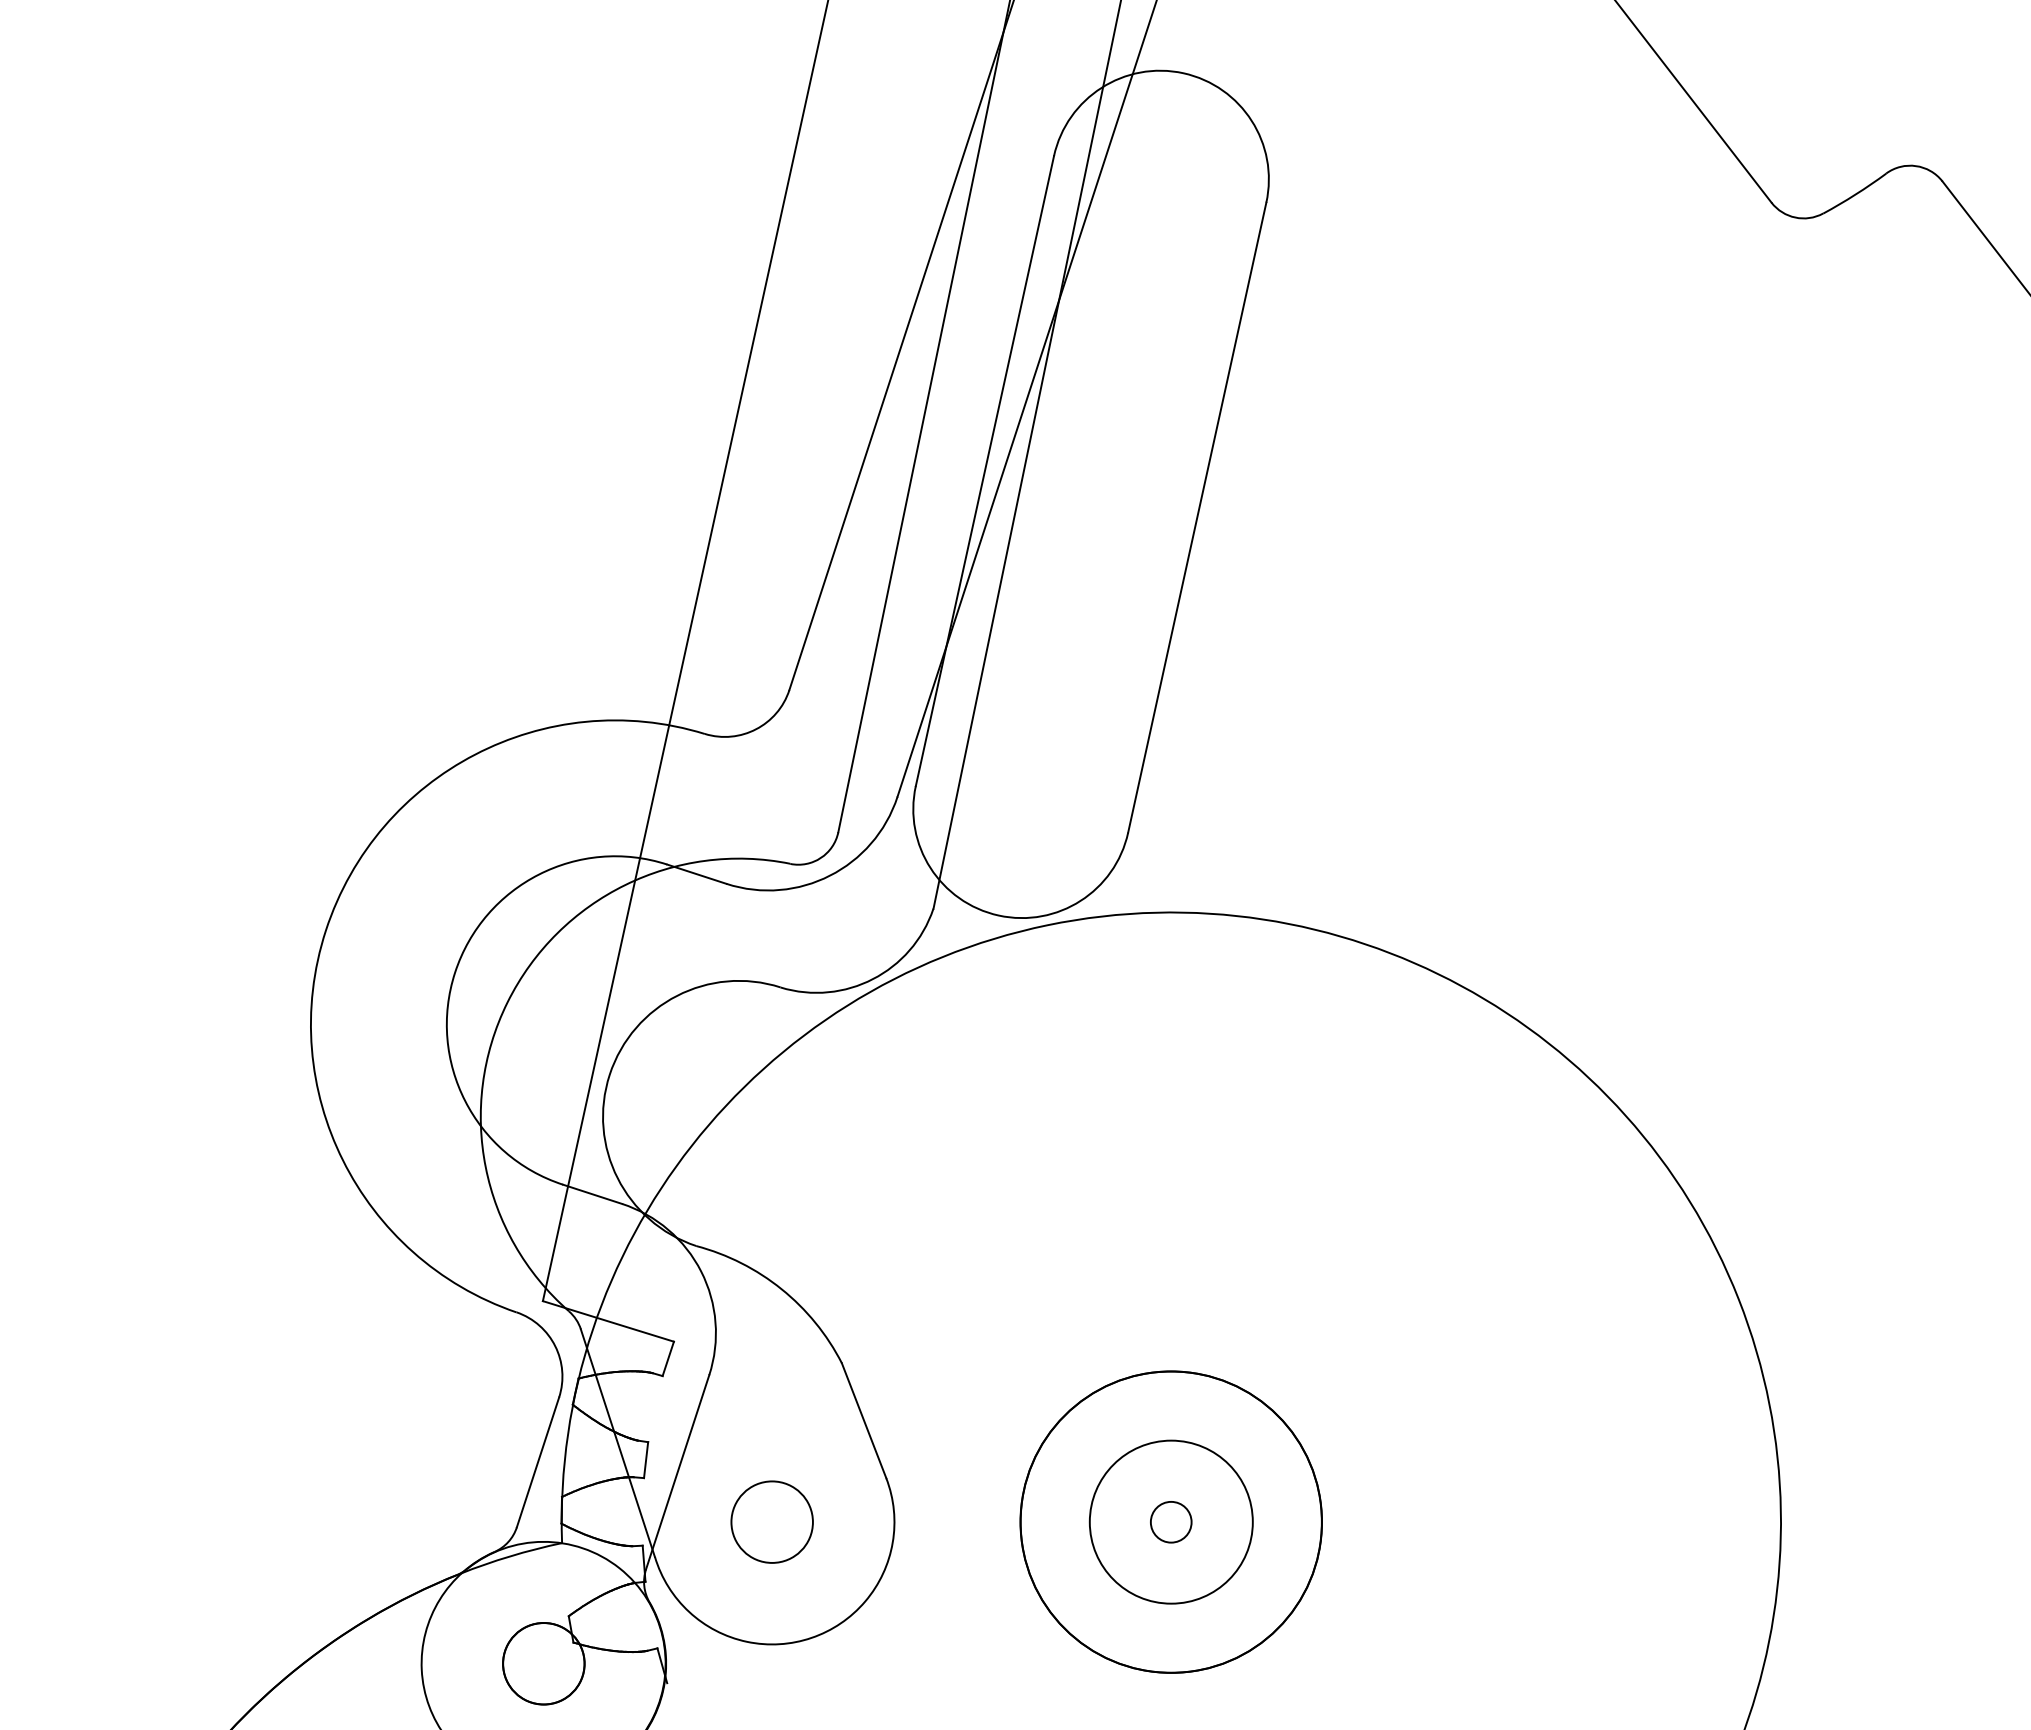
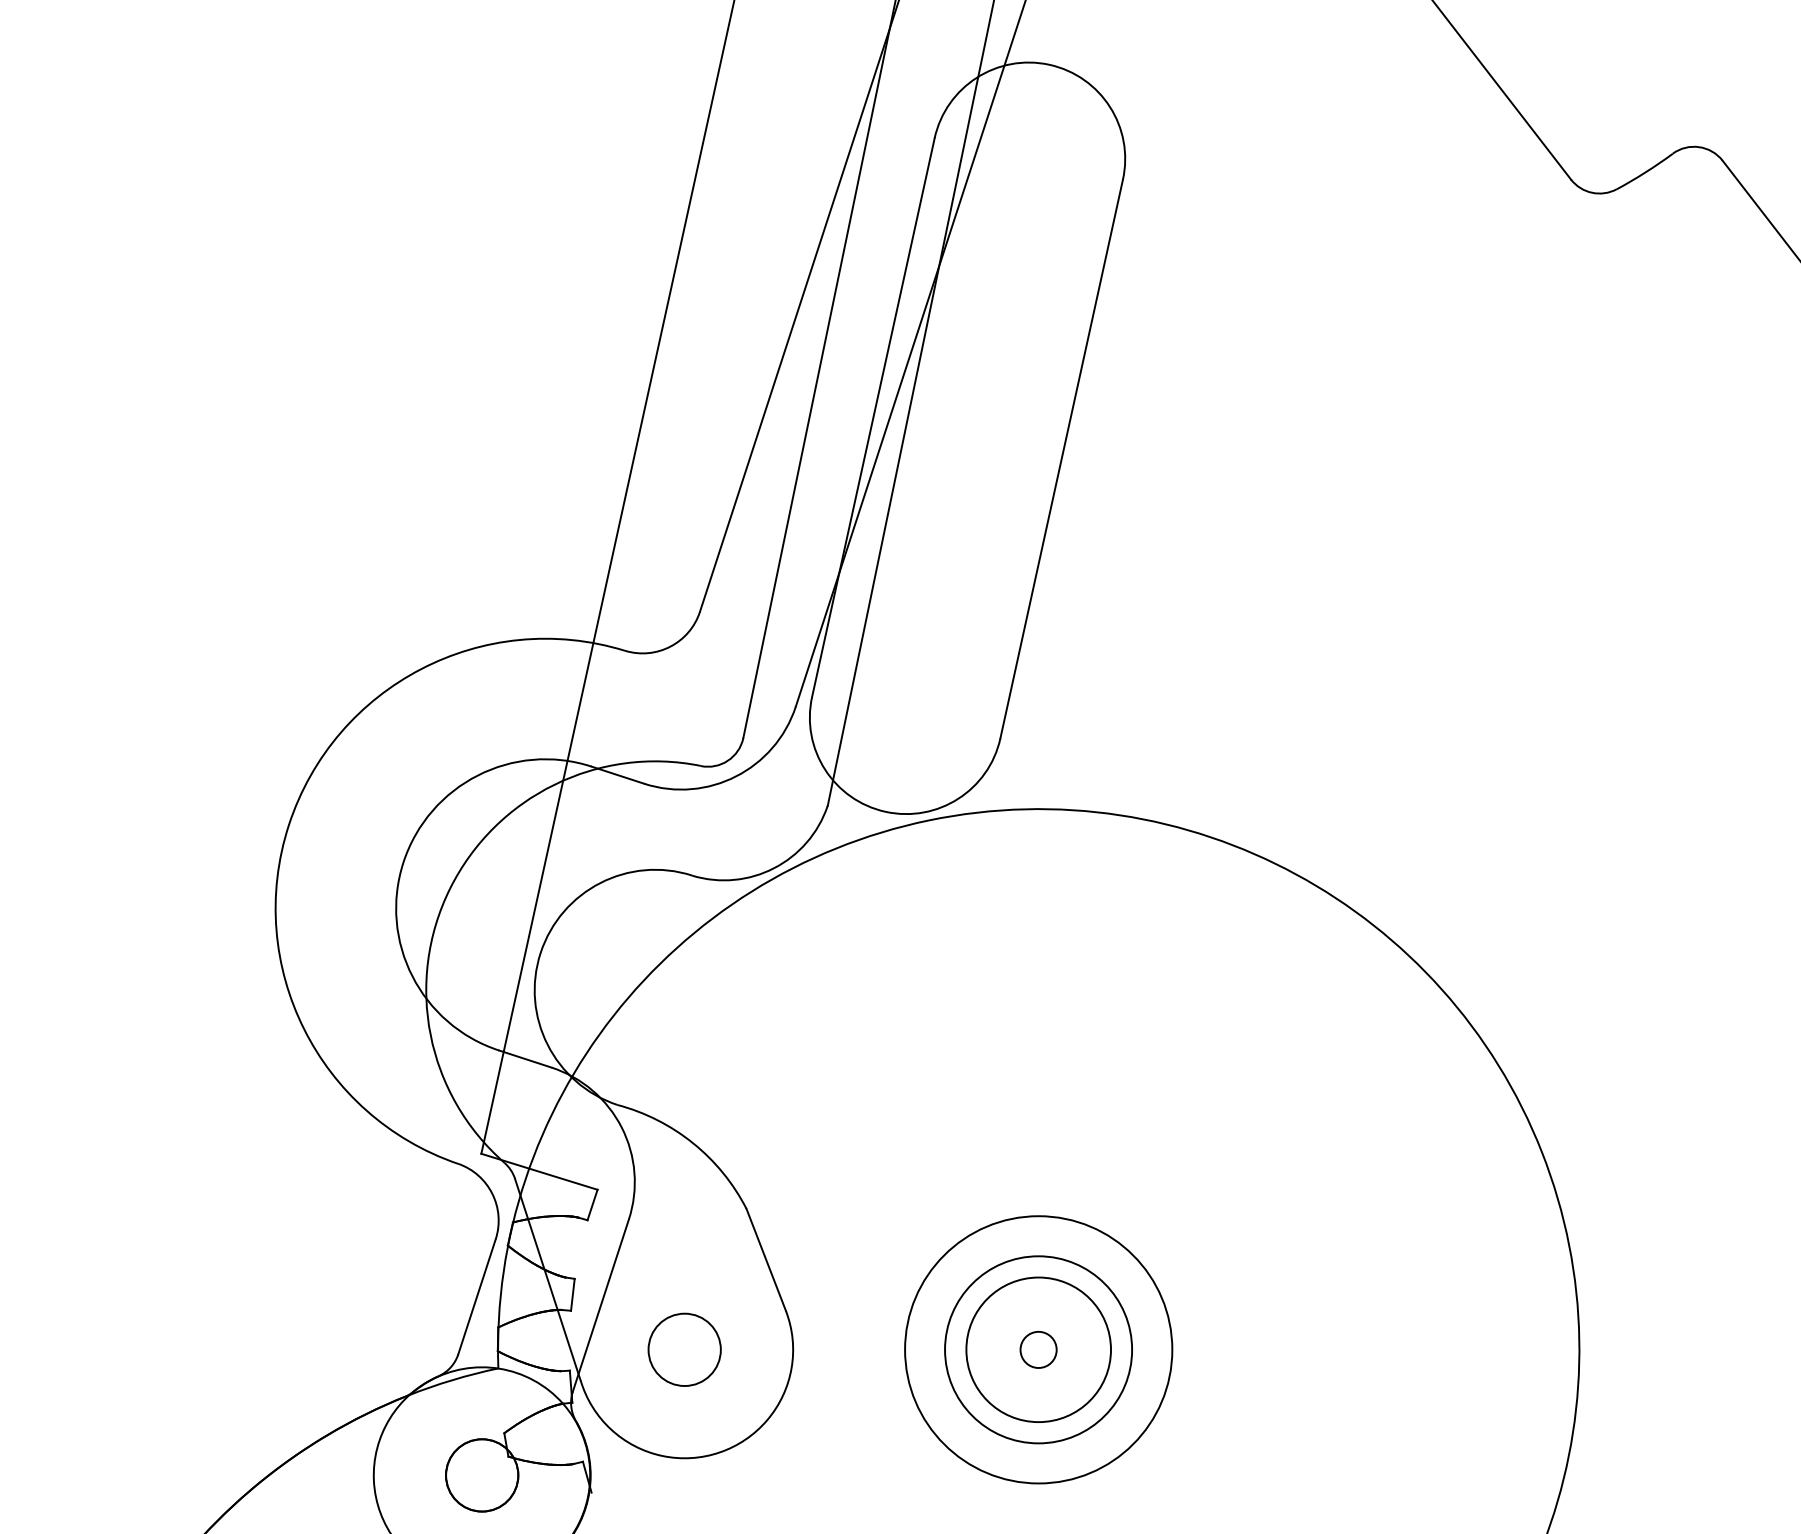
circle: (1170, 1521) -> (1037, 1349), size x0.7

